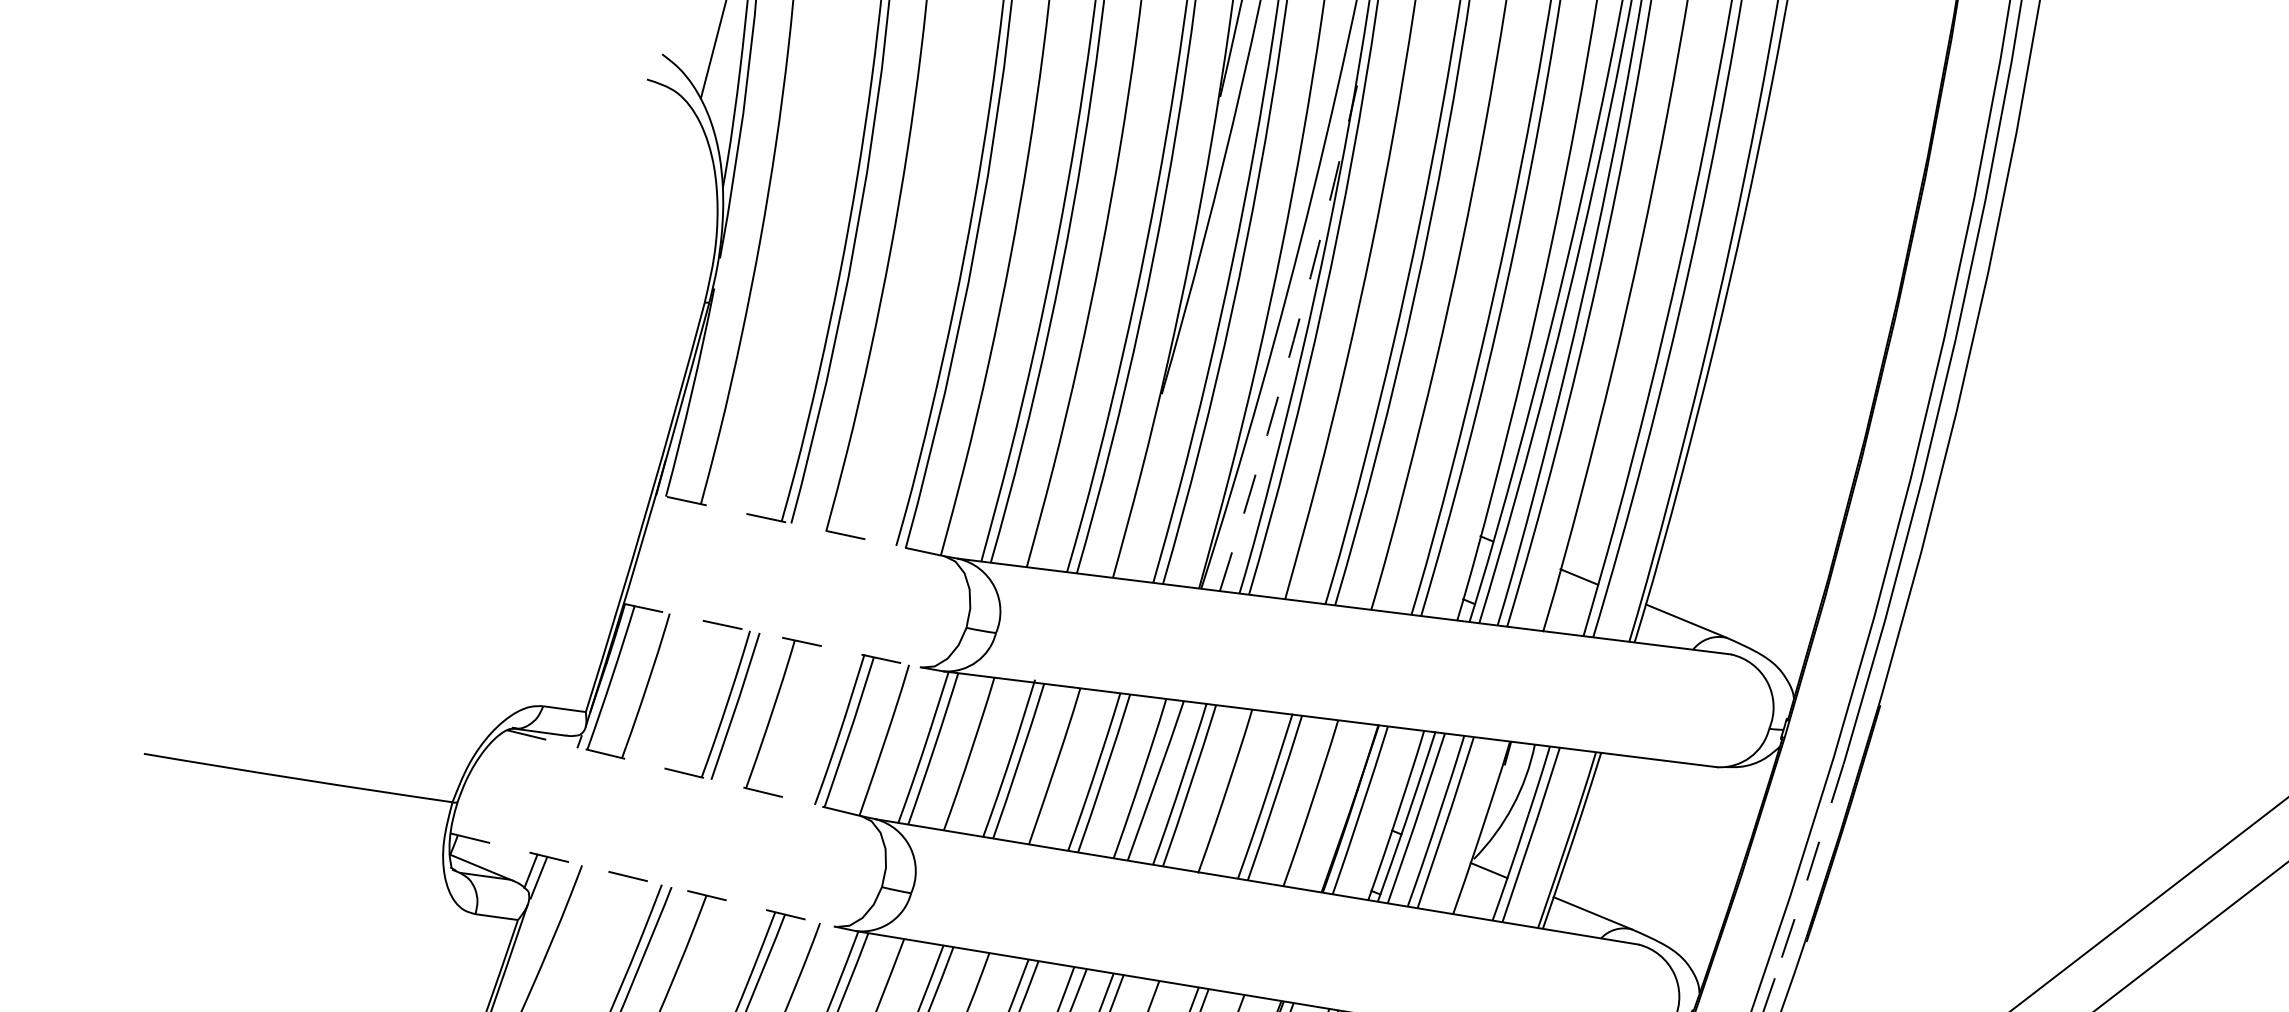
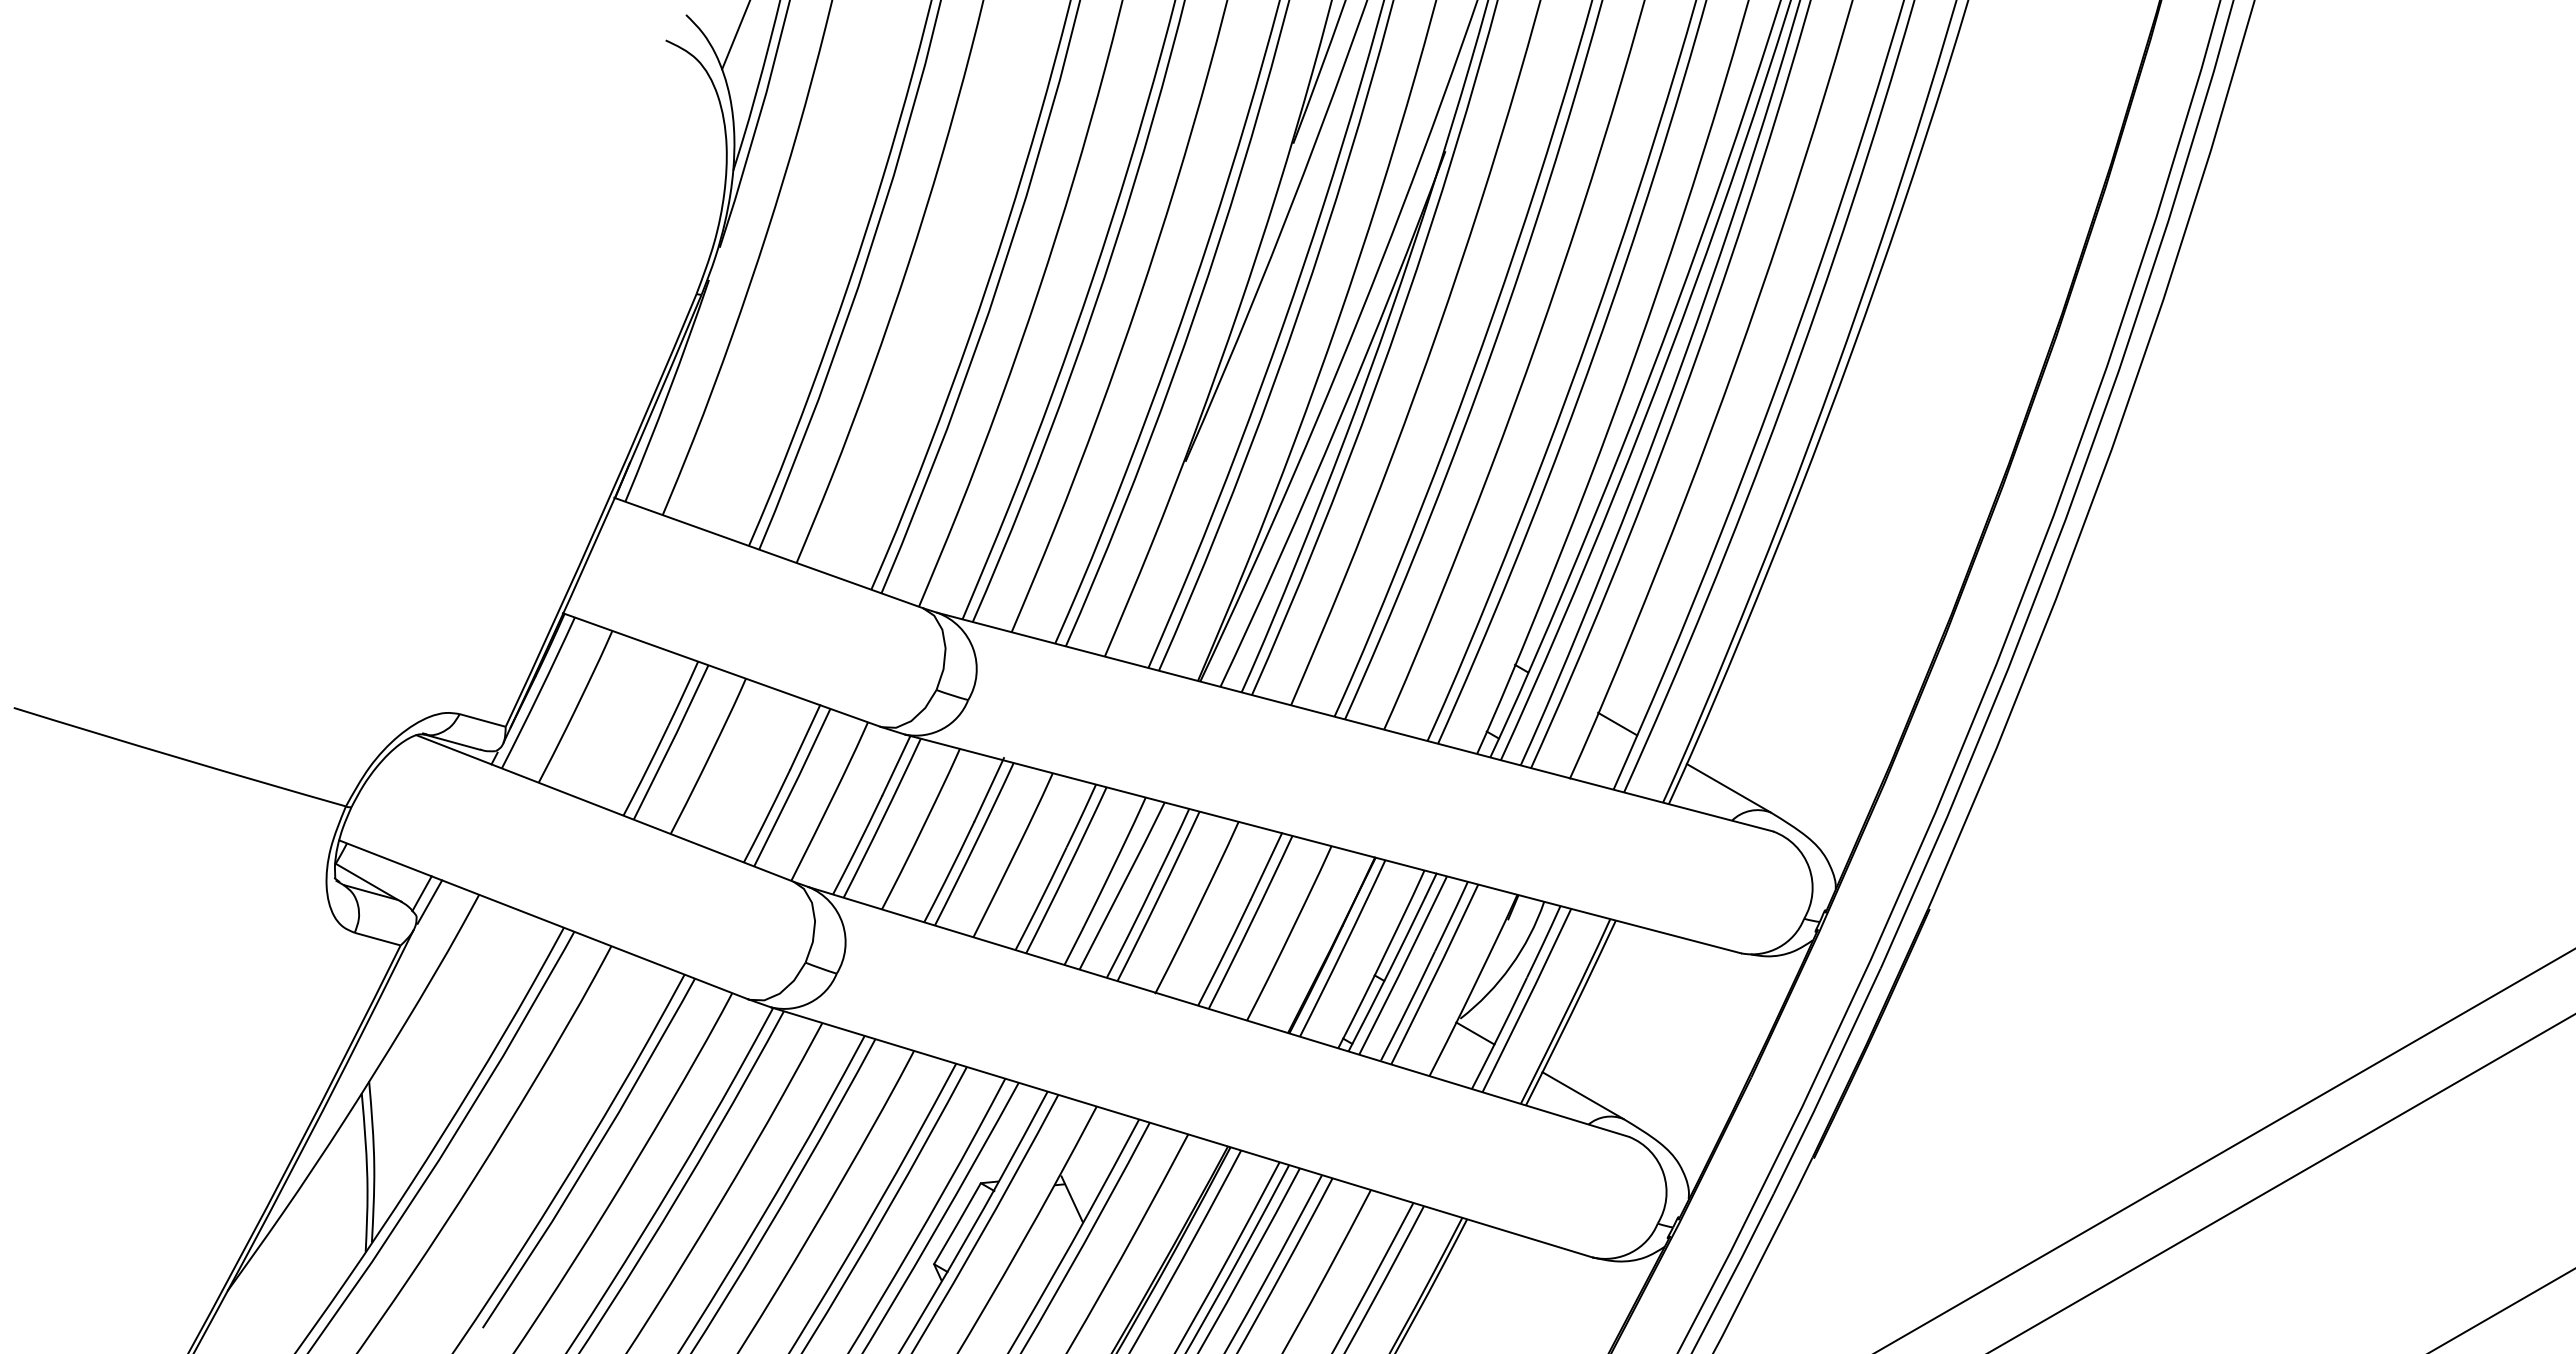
arc: (1293, 339) -> (1338, 421), dashed -> solid
line: (800, 525) -> (768, 553), dashed -> solid
line: (771, 636) -> (721, 670), dashed -> solid
line: (683, 773) -> (604, 808), dashed -> solid
line: (1809, 872) -> (1827, 1082), dashed -> solid
line: (643, 880) -> (544, 920), dashed -> solid

